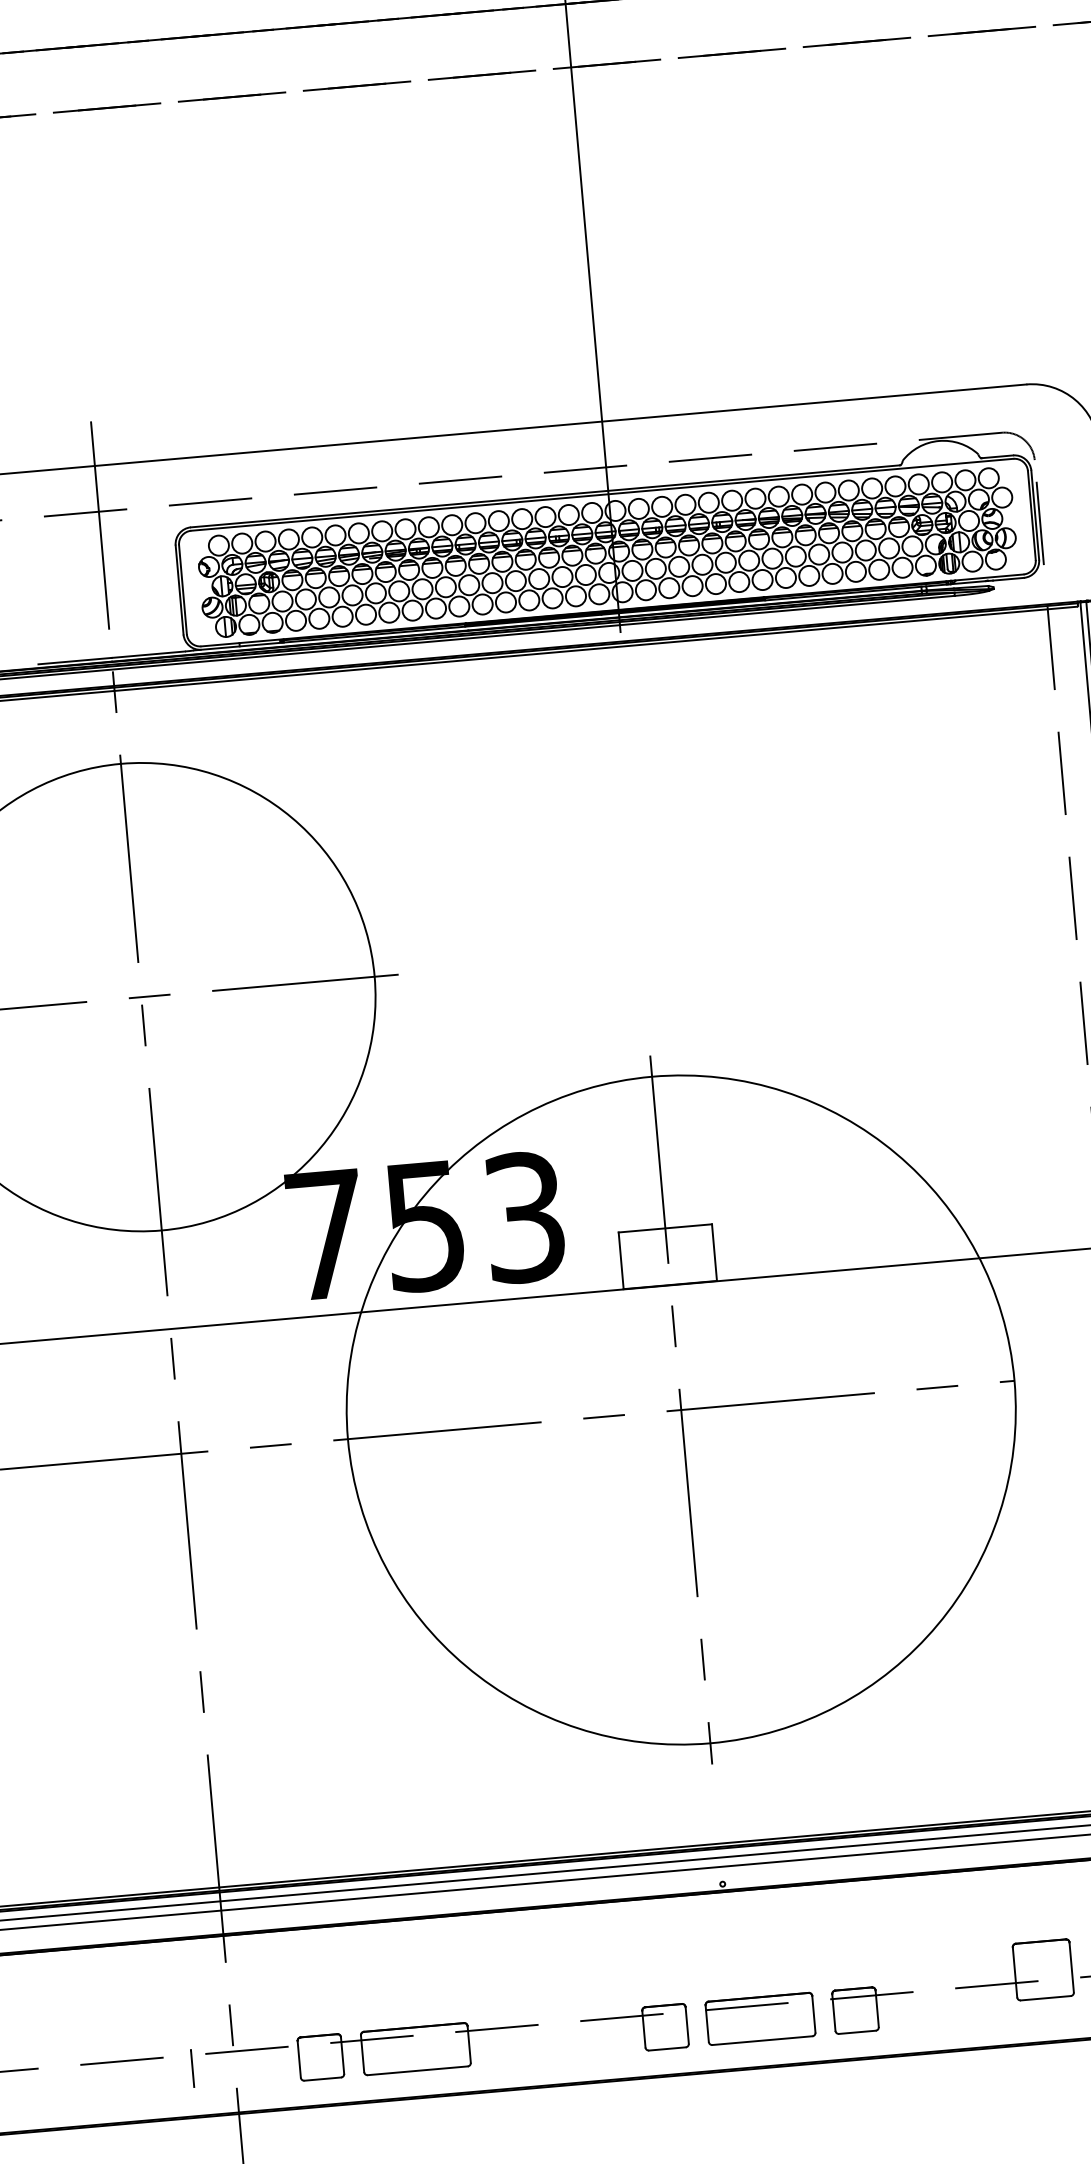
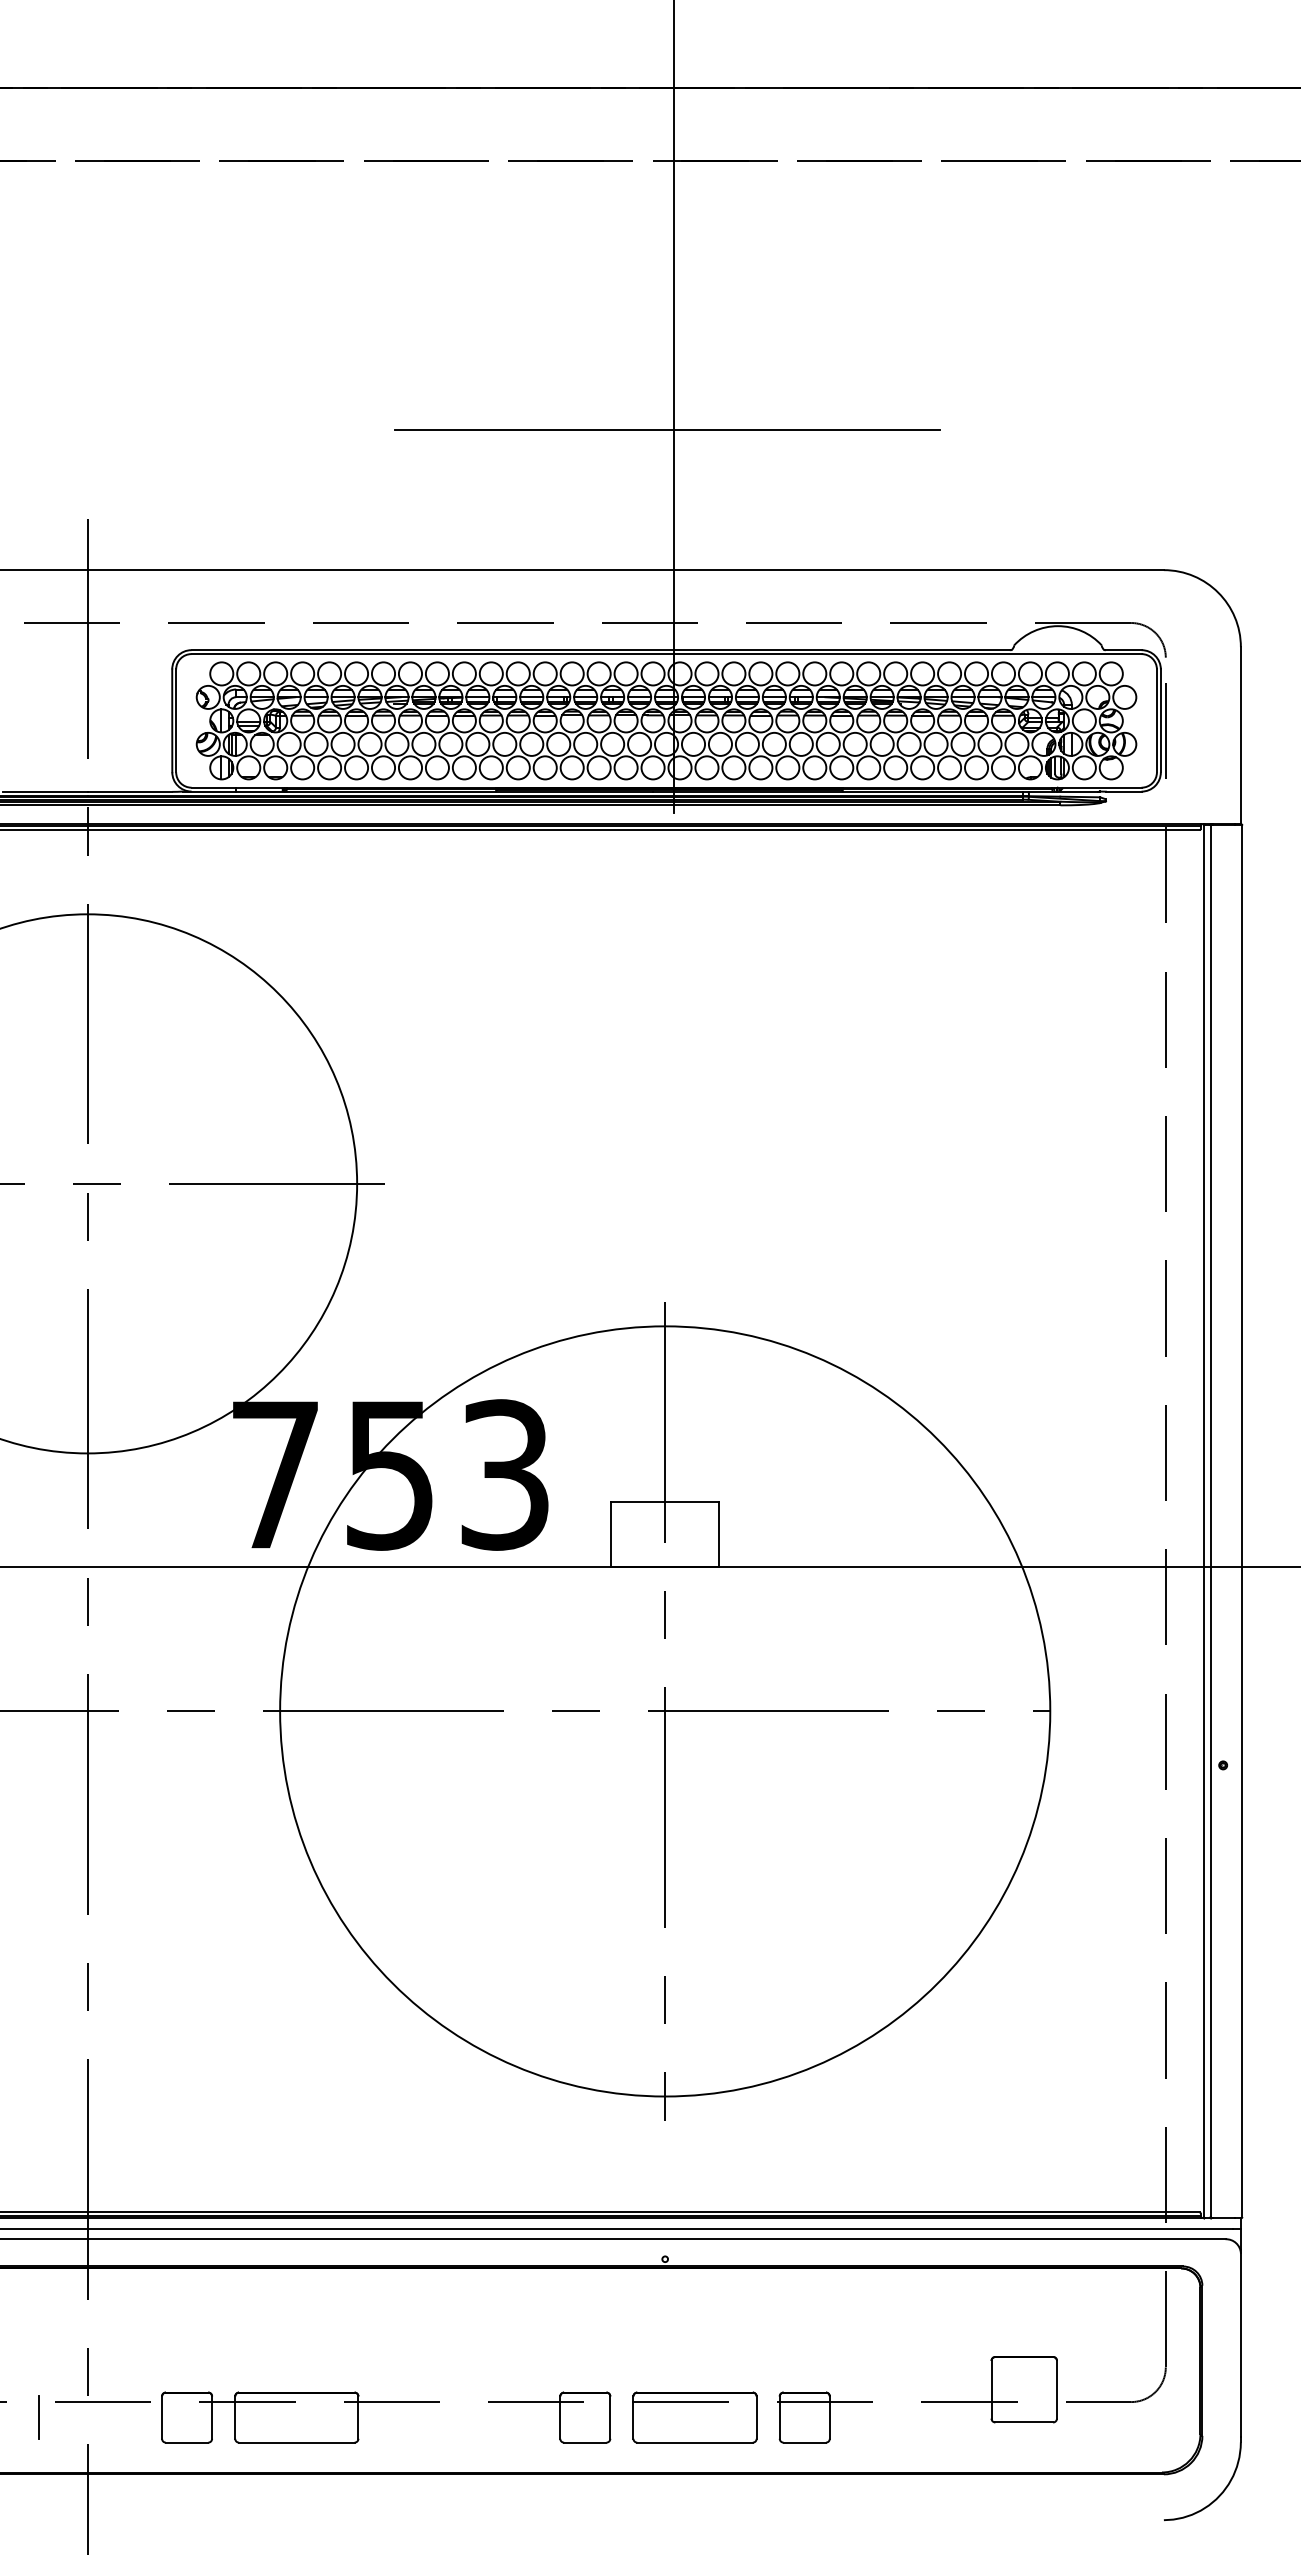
line: (586, 301) -> (667, 430), added

